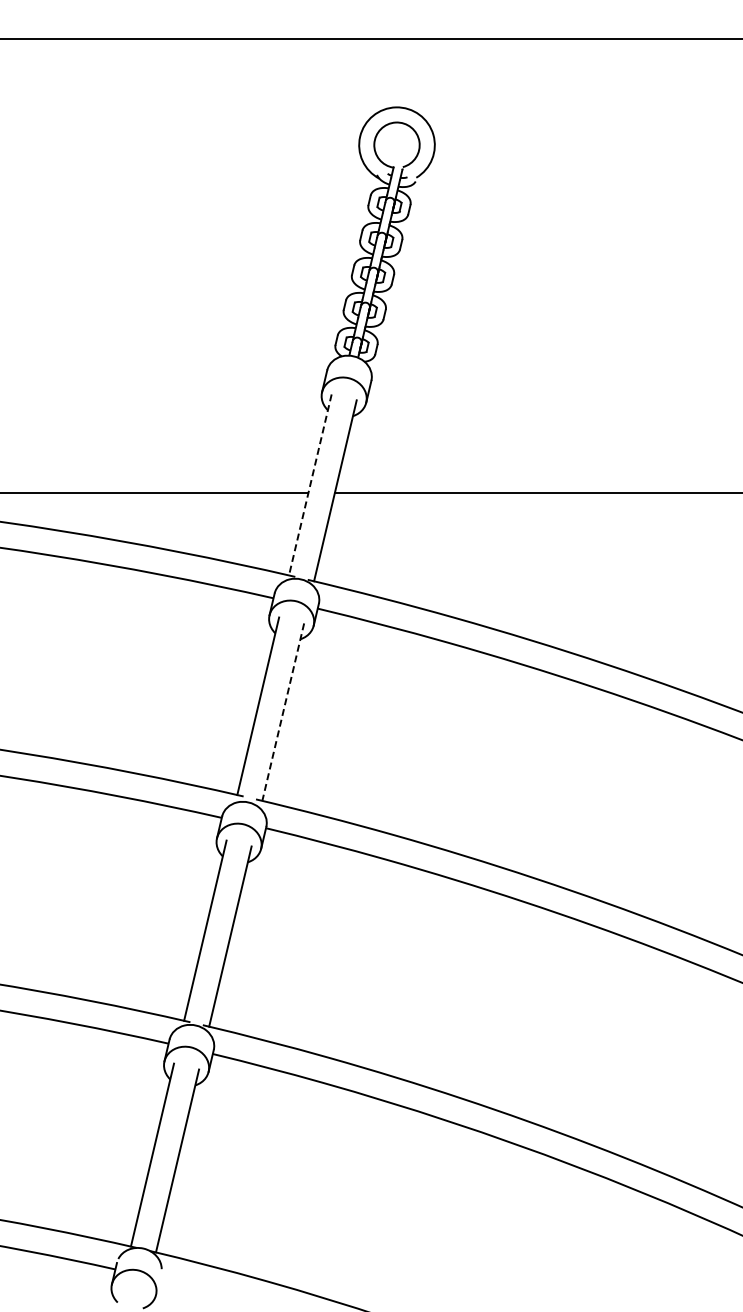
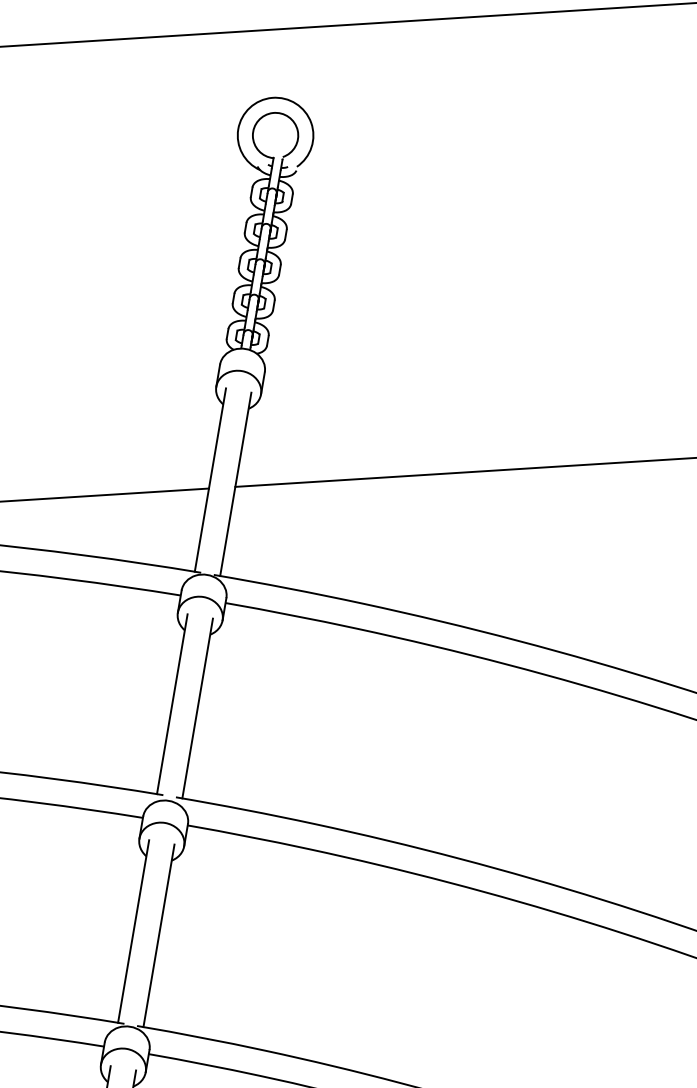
line: (310, 484) -> (210, 479), dashed -> solid
line: (283, 712) -> (197, 708), dashed -> solid

